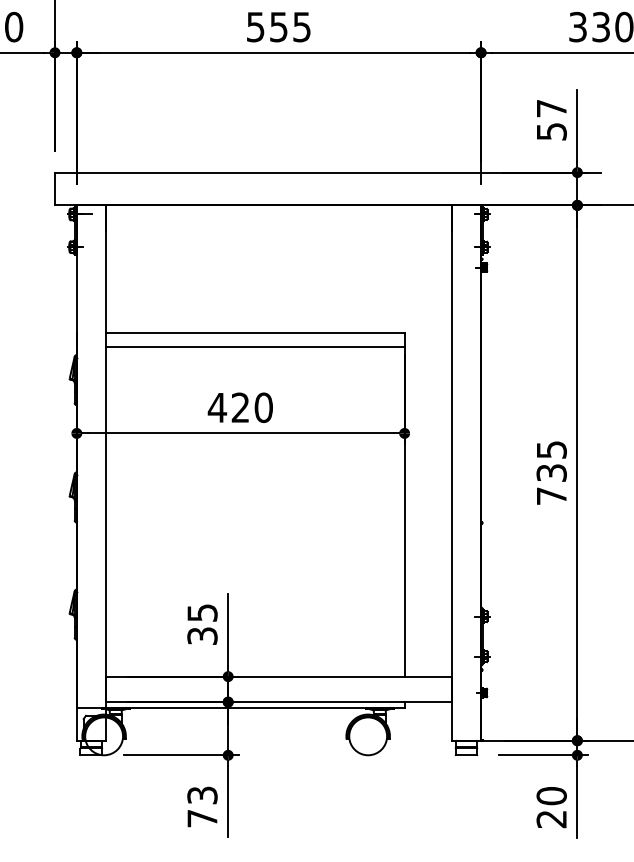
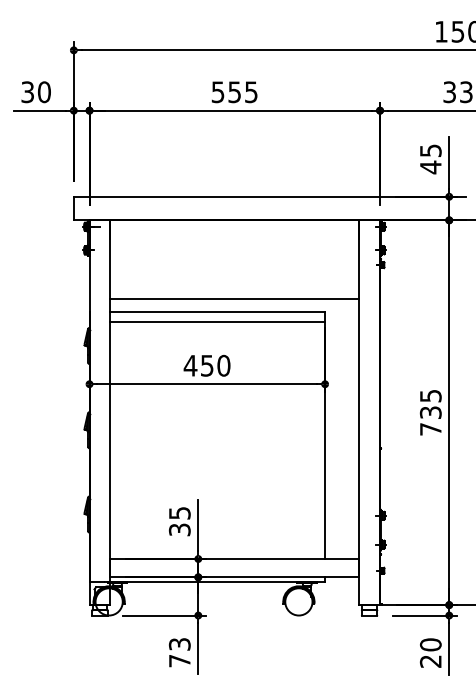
text: (551, 120) -> (430, 159), 57 -> 45
line: (278, 314) -> (234, 298), added
text: (240, 407) -> (207, 365), 420 -> 450

